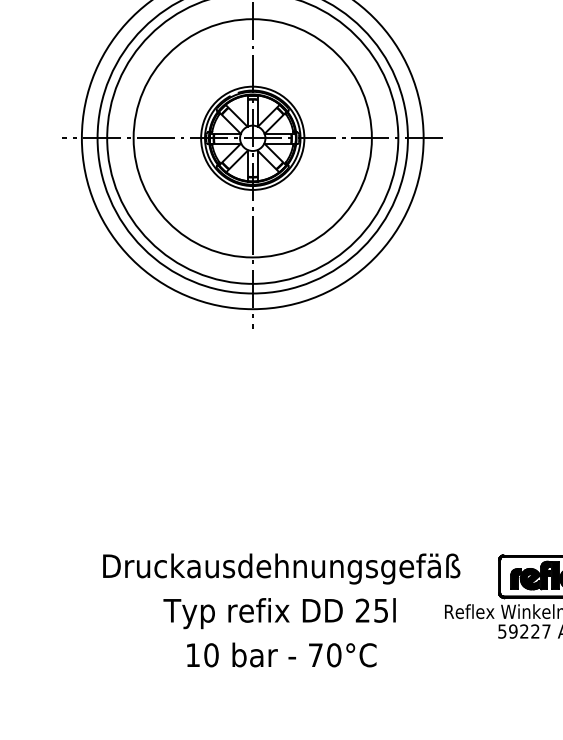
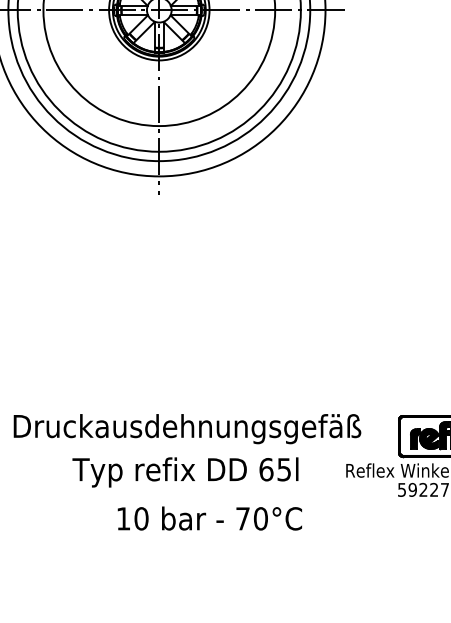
text: (362, 610) -> (266, 469), 25l -> 65l
text: (281, 654) -> (209, 518), moved

